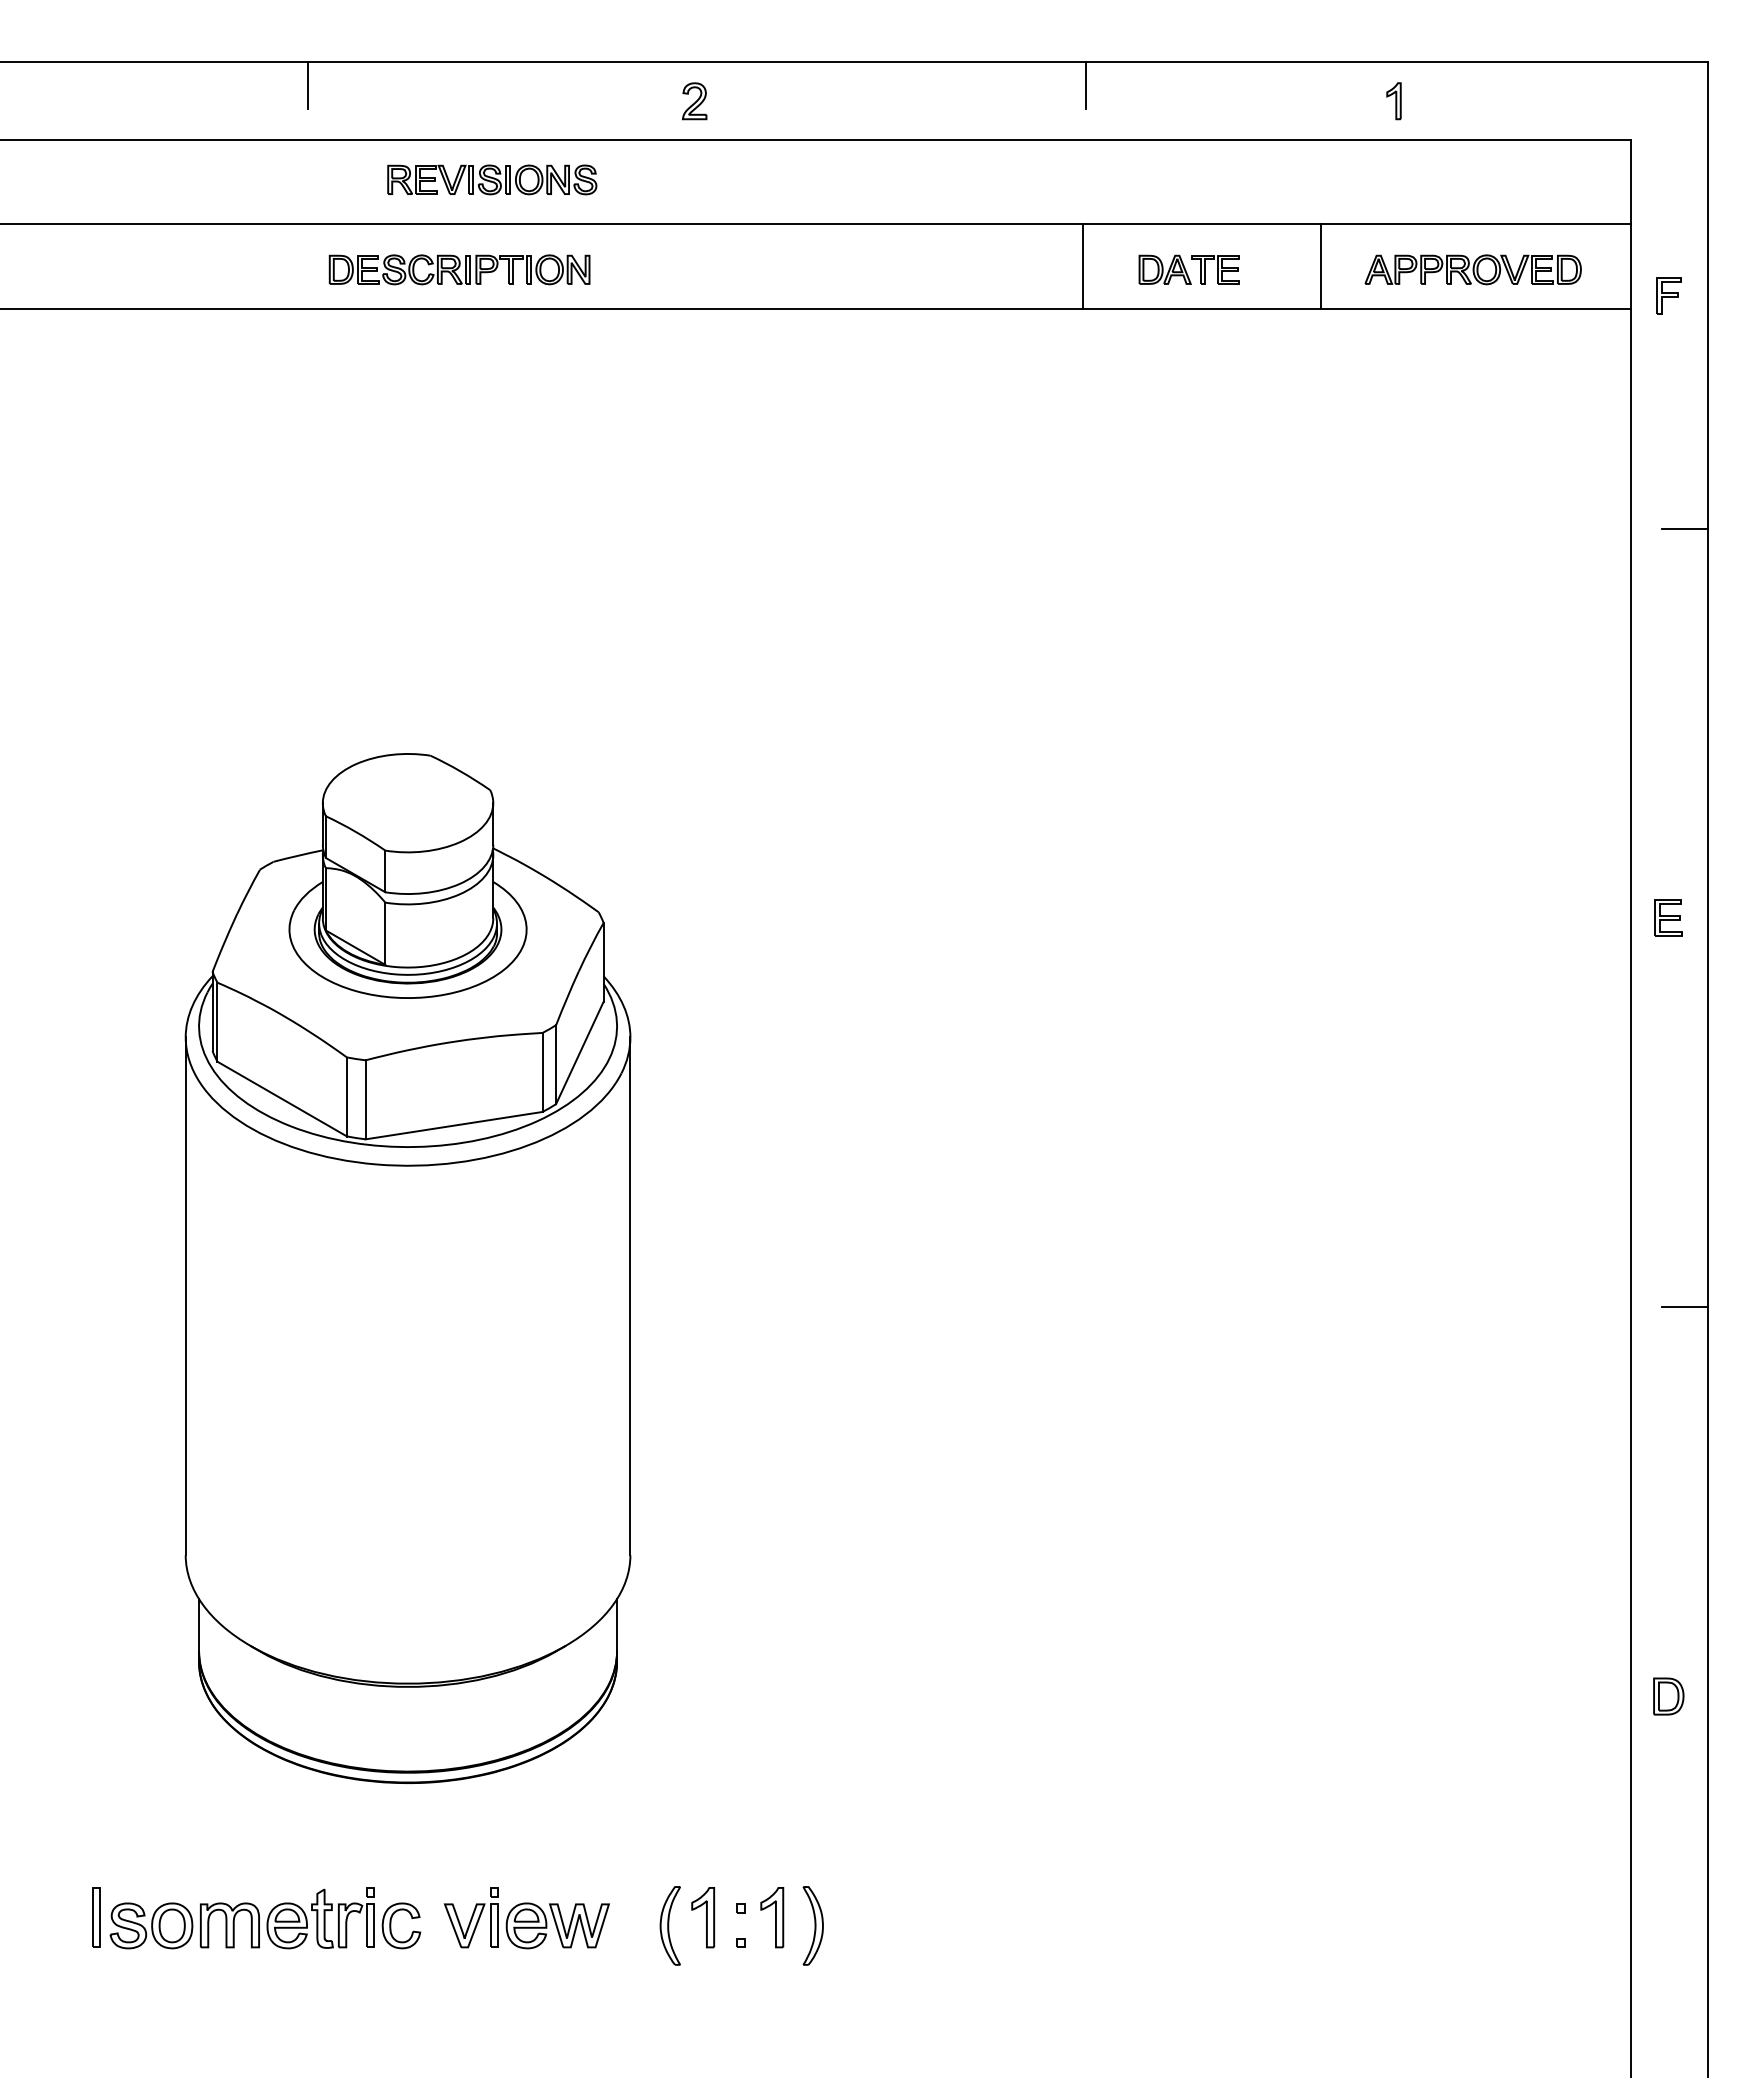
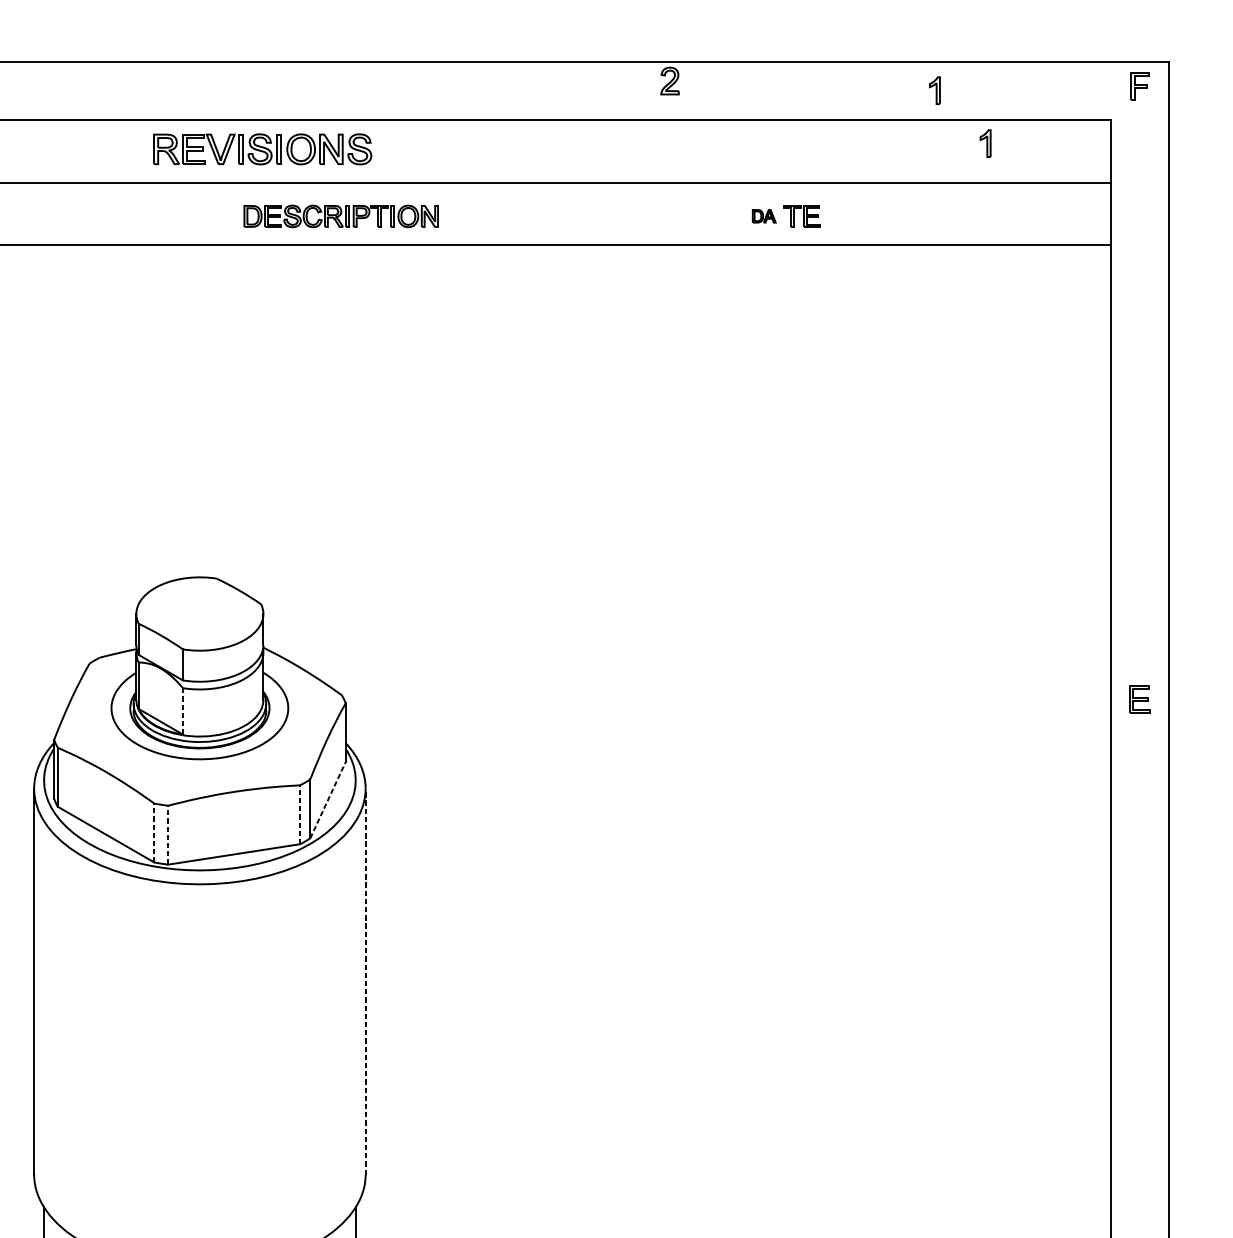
line: (307, 85) -> (124, 78), removed
line: (1085, 85) -> (704, 78), removed
part: (694, 101) -> (669, 81), moved
part: (1461, 172) -> (985, 143), added
part: (492, 179) -> (262, 149), size x1.4
line: (1082, 266) -> (702, 213), removed
line: (1321, 266) -> (880, 213), removed
part: (459, 269) -> (341, 216), moved
part: (1164, 269) -> (763, 216), size x0.6
part: (1472, 269) -> (993, 216), removed
part: (1668, 295) -> (1139, 86), moved
line: (1684, 529) -> (1151, 409), removed
line: (385, 934) -> (183, 711), solid -> dashed
line: (580, 1052) -> (328, 799), solid -> dashed
line: (542, 1072) -> (300, 814), solid -> dashed
line: (347, 1097) -> (154, 833), solid -> dashed
line: (365, 1099) -> (168, 834), solid -> dashed
line: (630, 1296) -> (365, 981), solid -> dashed
line: (1684, 1307) -> (1151, 989), removed

